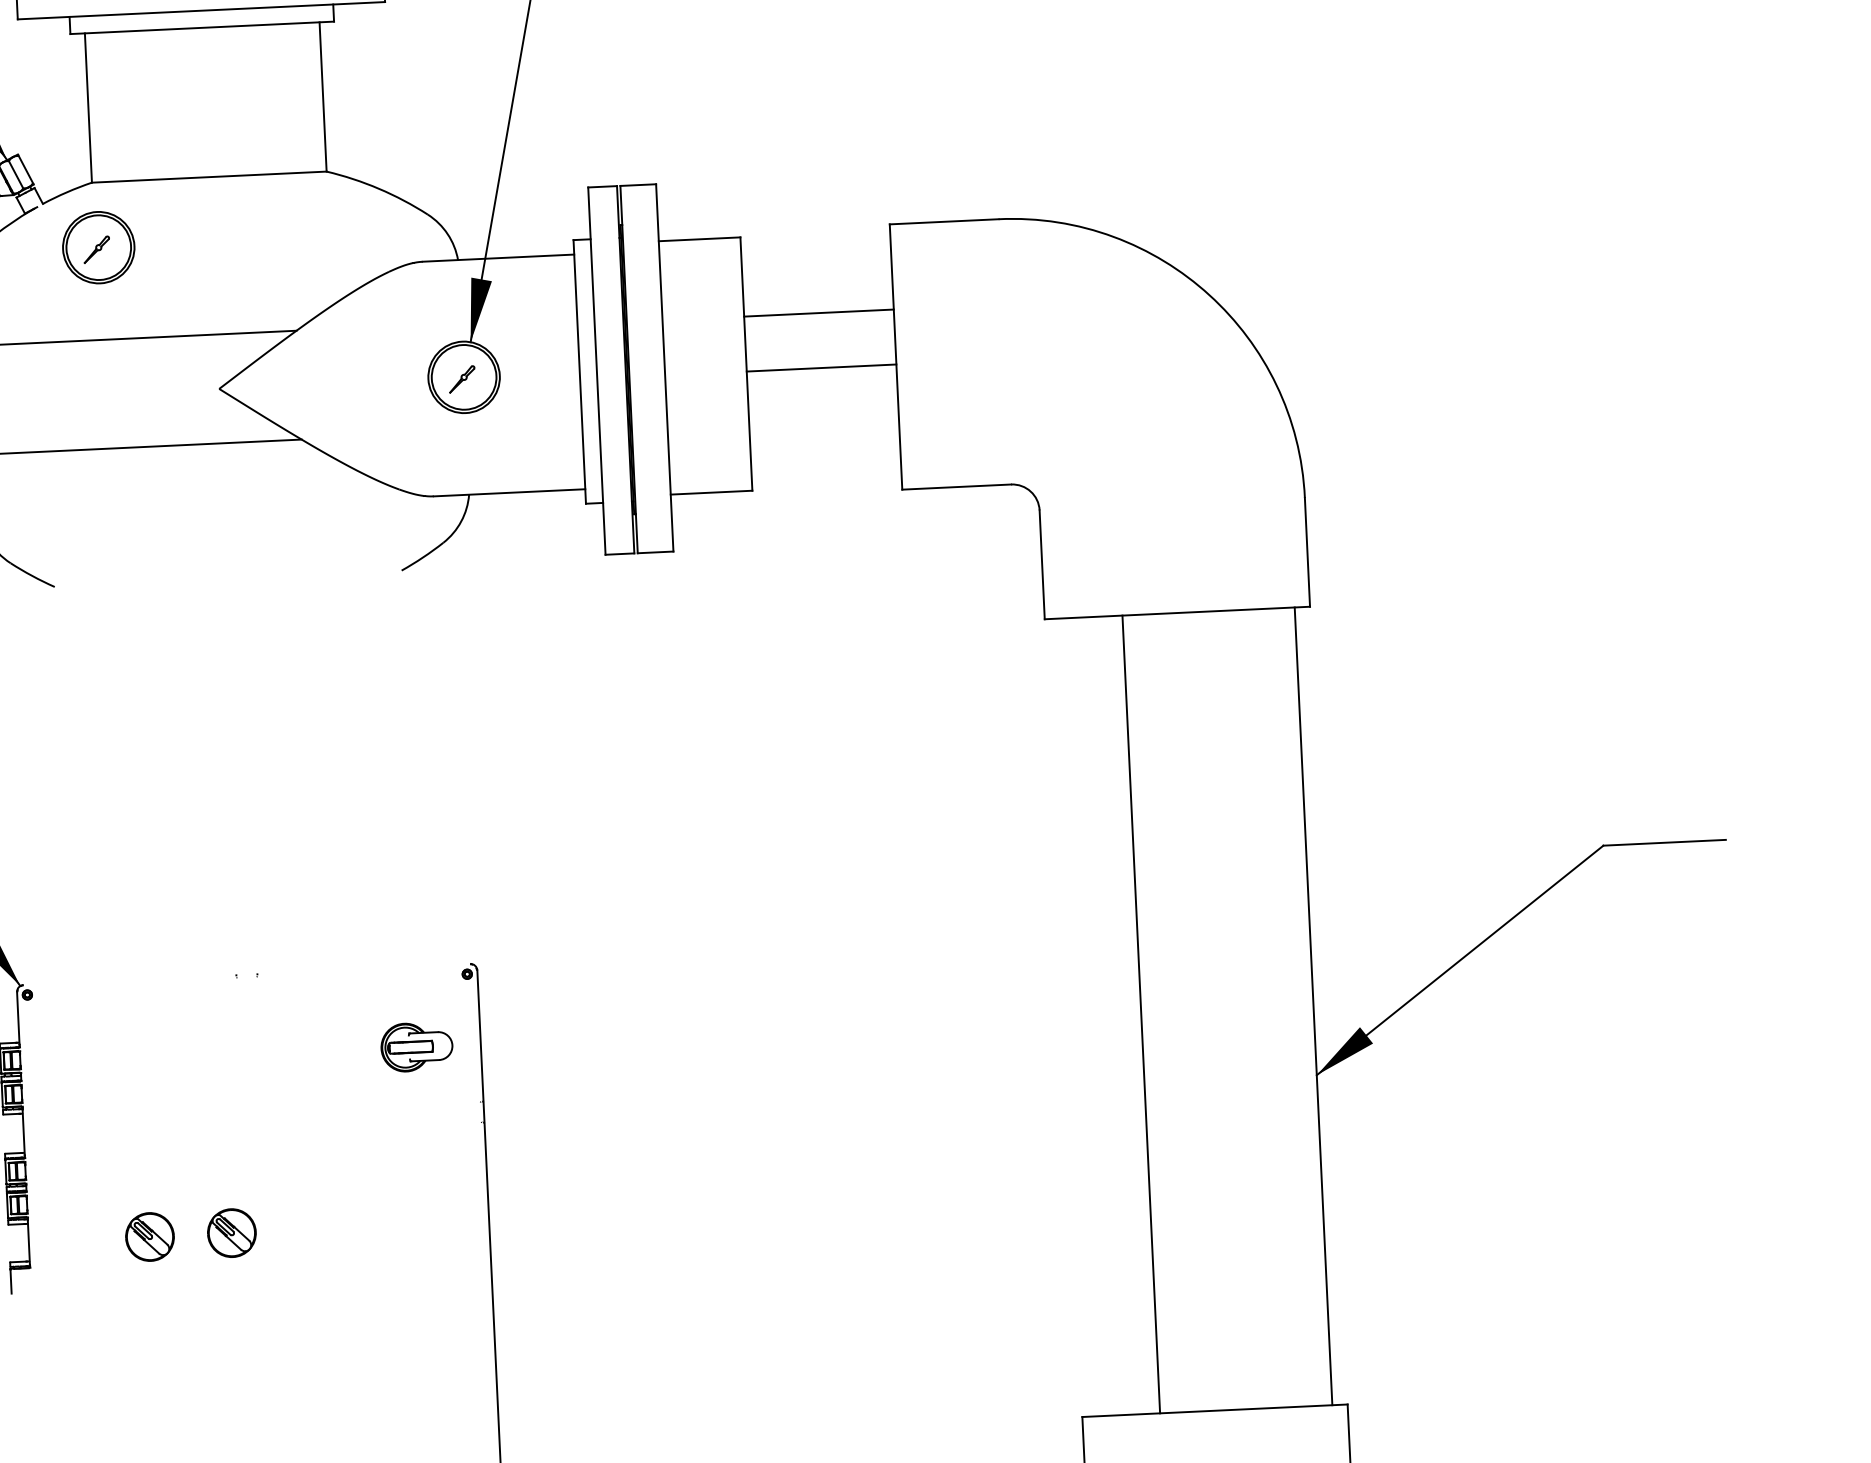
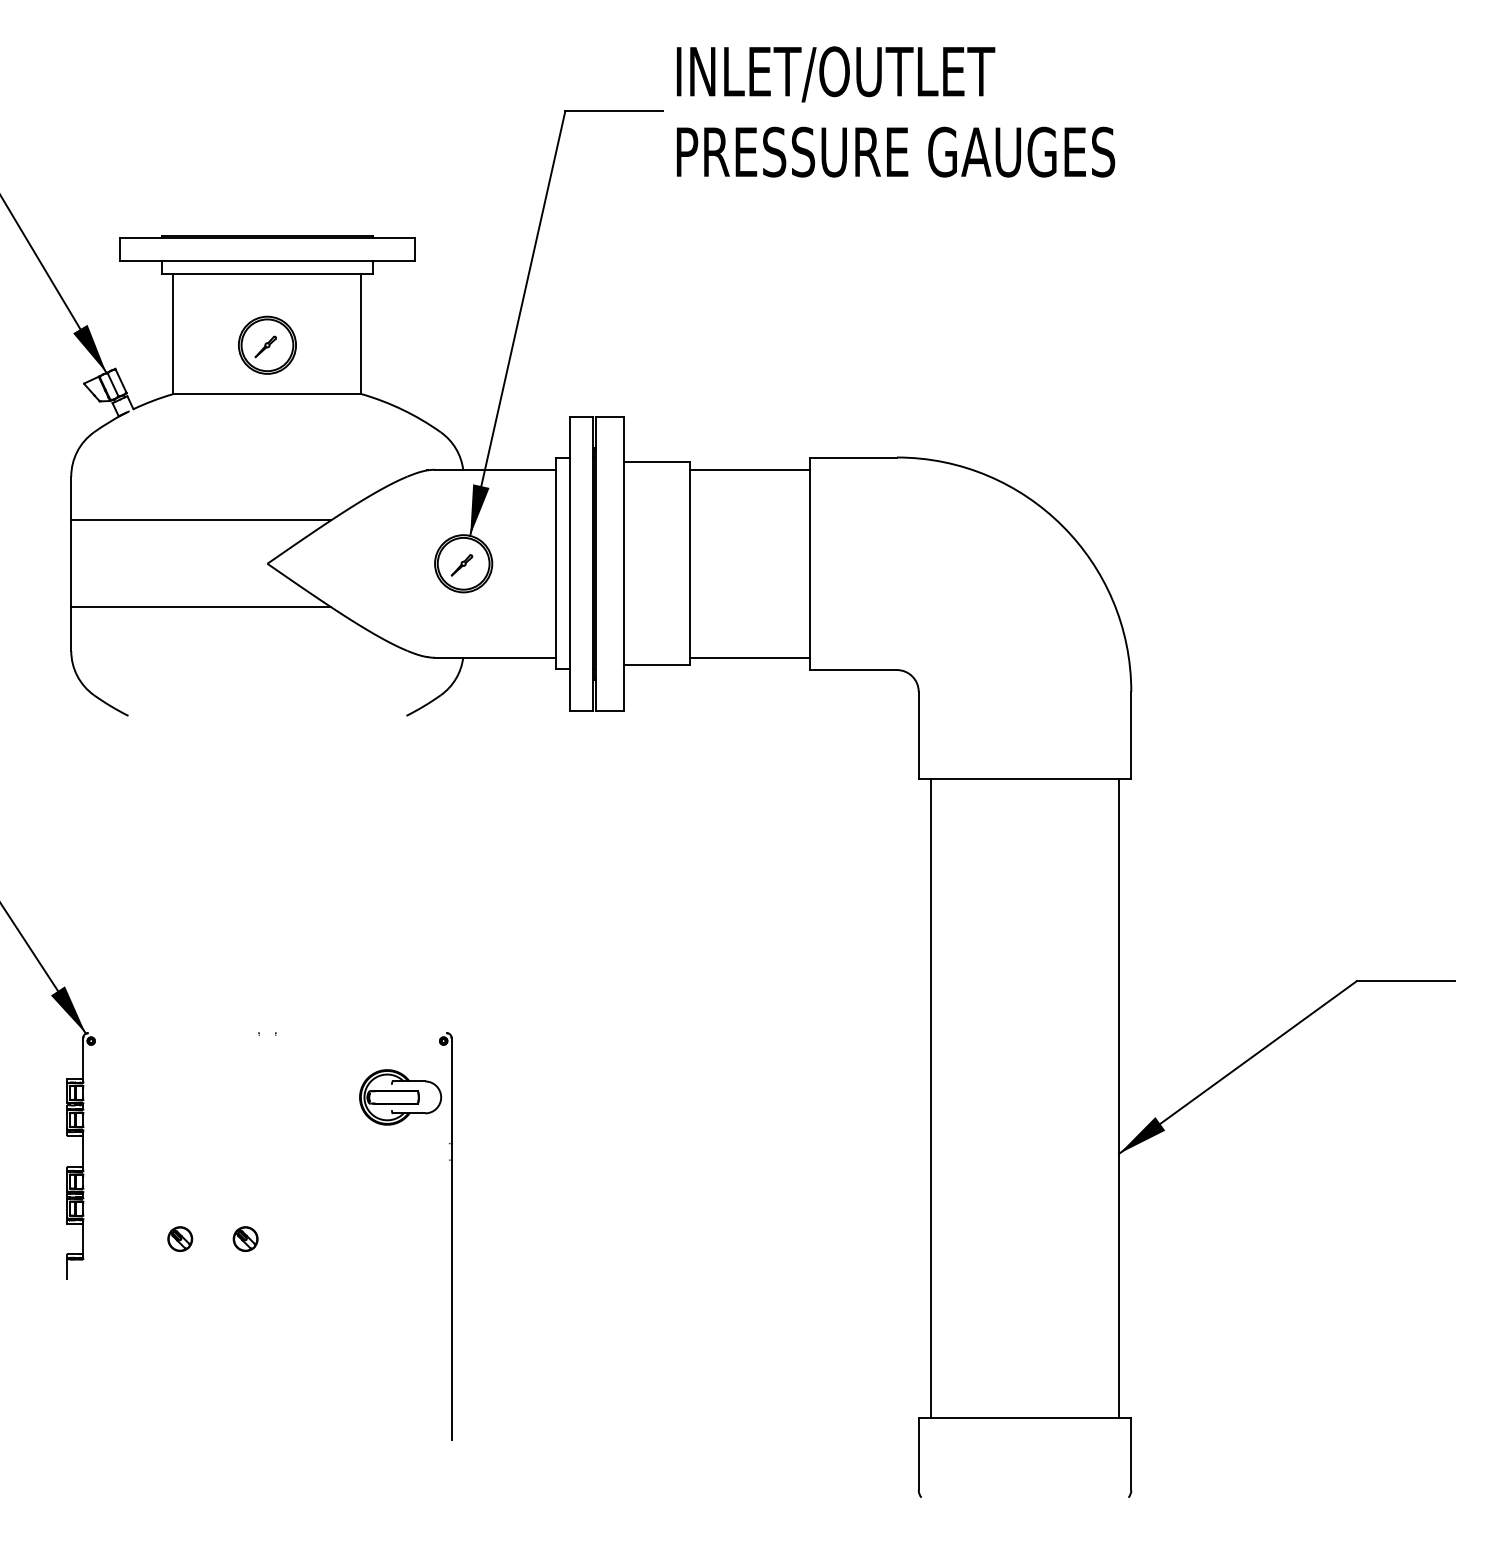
part: (98, 246) -> (267, 344), moved
line: (818, 312) -> (749, 469), moved
line: (821, 367) -> (749, 657), moved
line: (1141, 1014) -> (931, 1098), moved
part: (416, 1047) -> (400, 1097), size x1.43
part: (231, 1232) -> (245, 1238), size x0.62
part: (150, 1236) -> (180, 1238), size x0.62

